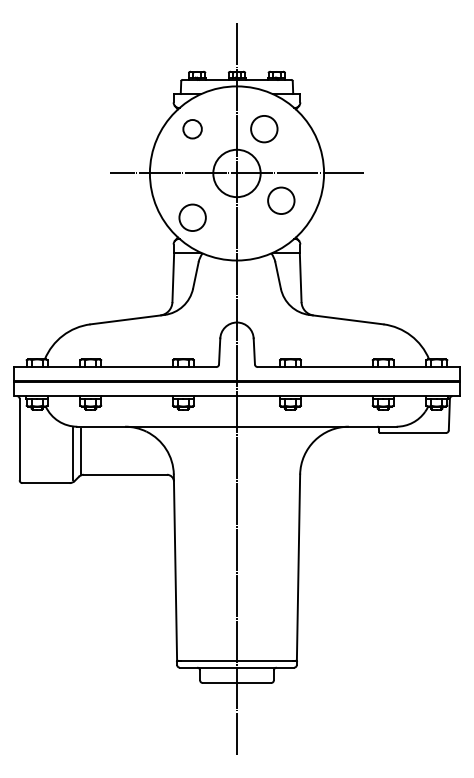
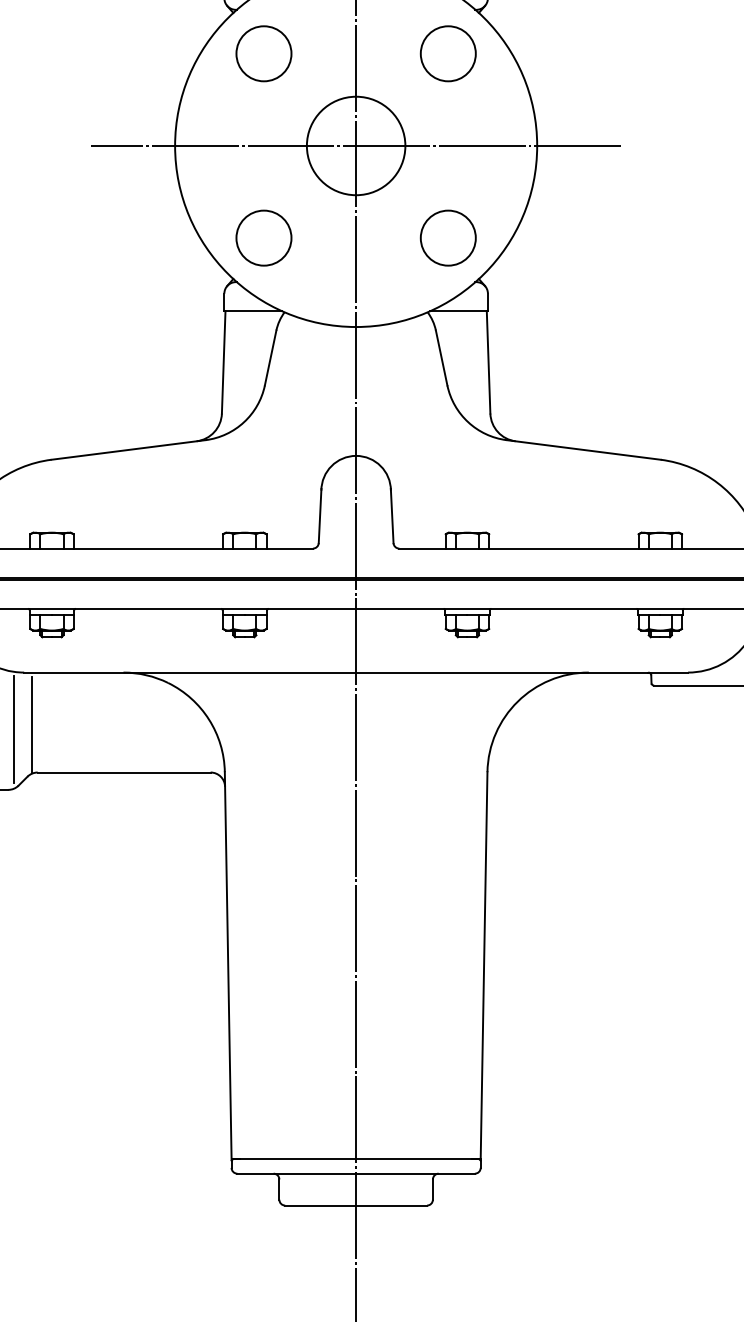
circle: (192, 129) -> (263, 54), size x1.43
circle: (264, 129) -> (448, 54), moved
circle: (281, 200) -> (448, 237), moved

